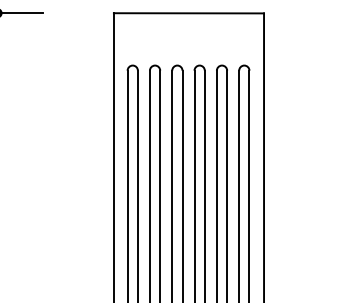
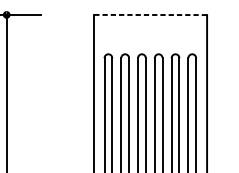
line: (189, 13) -> (151, 15), solid -> dashed

